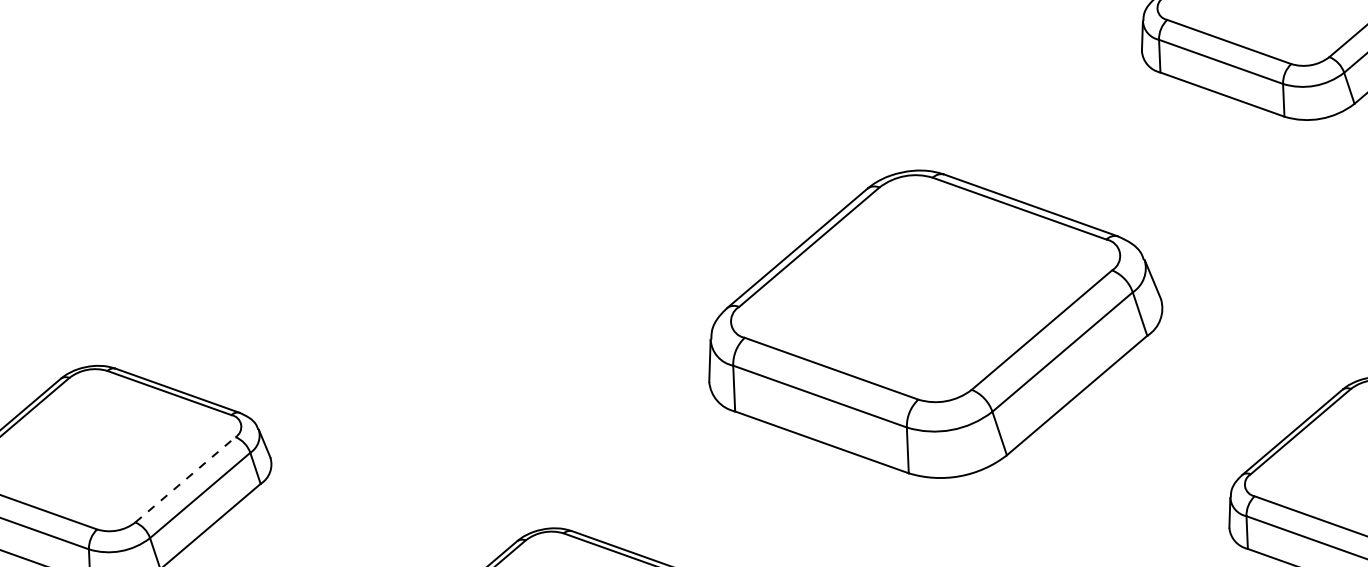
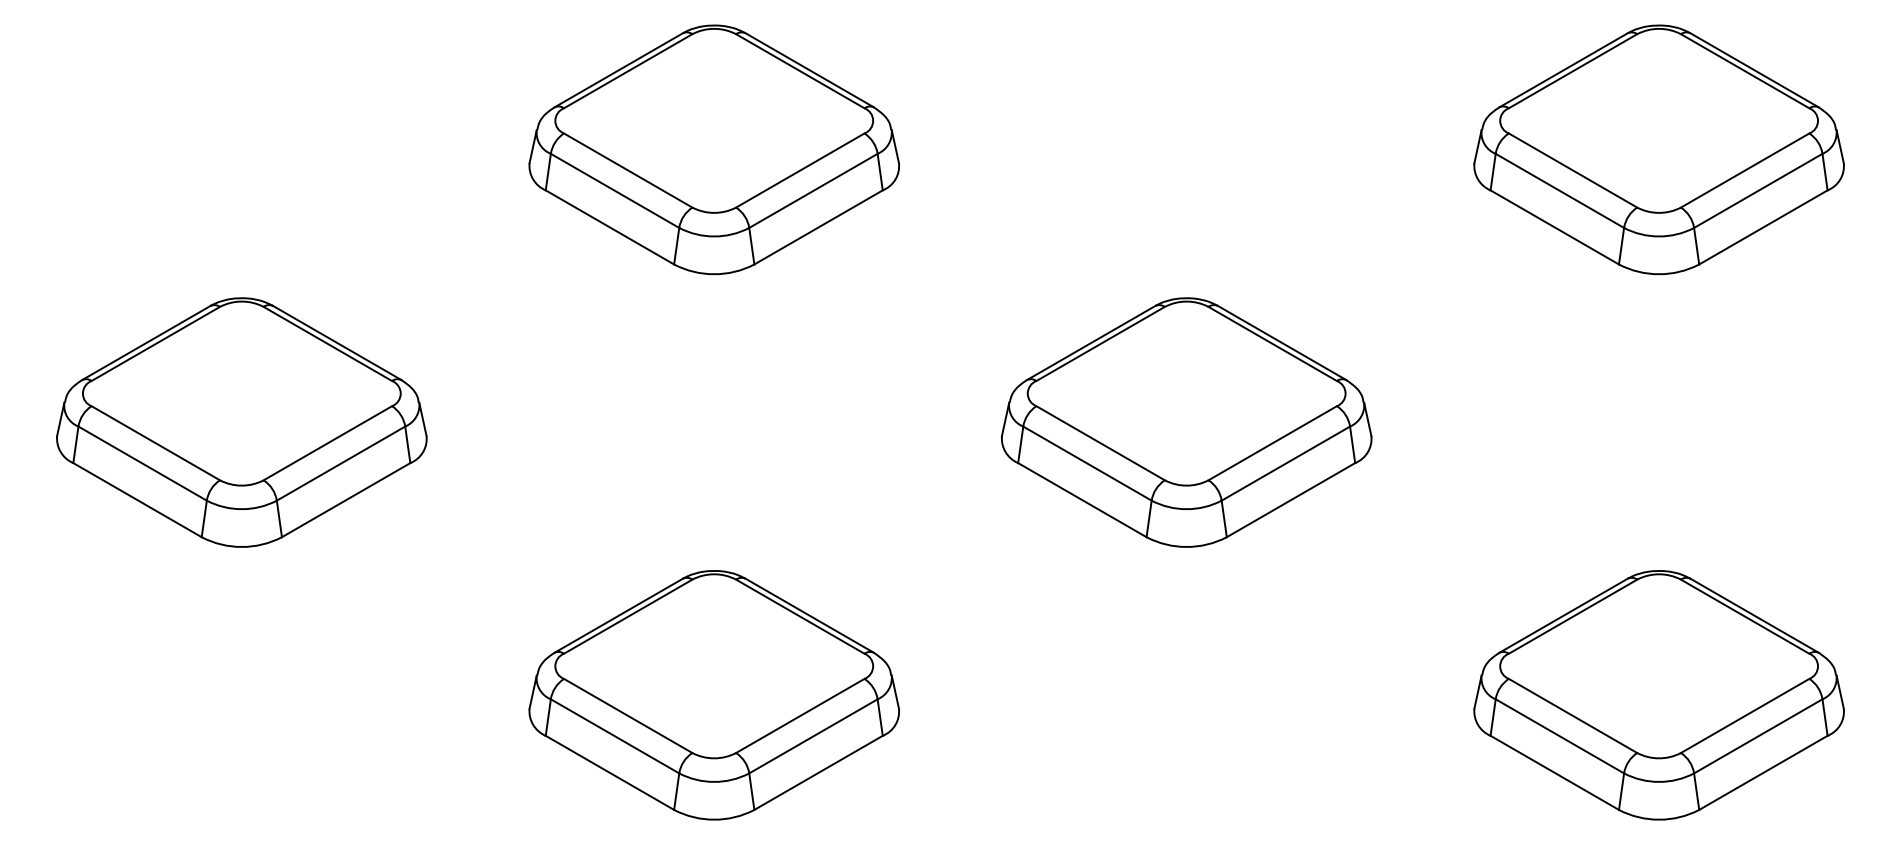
part: (475, 161) -> (713, 149), added
part: (932, 324) -> (1186, 422), size x0.71
line: (186, 479) -> (328, 443), dashed -> solid

